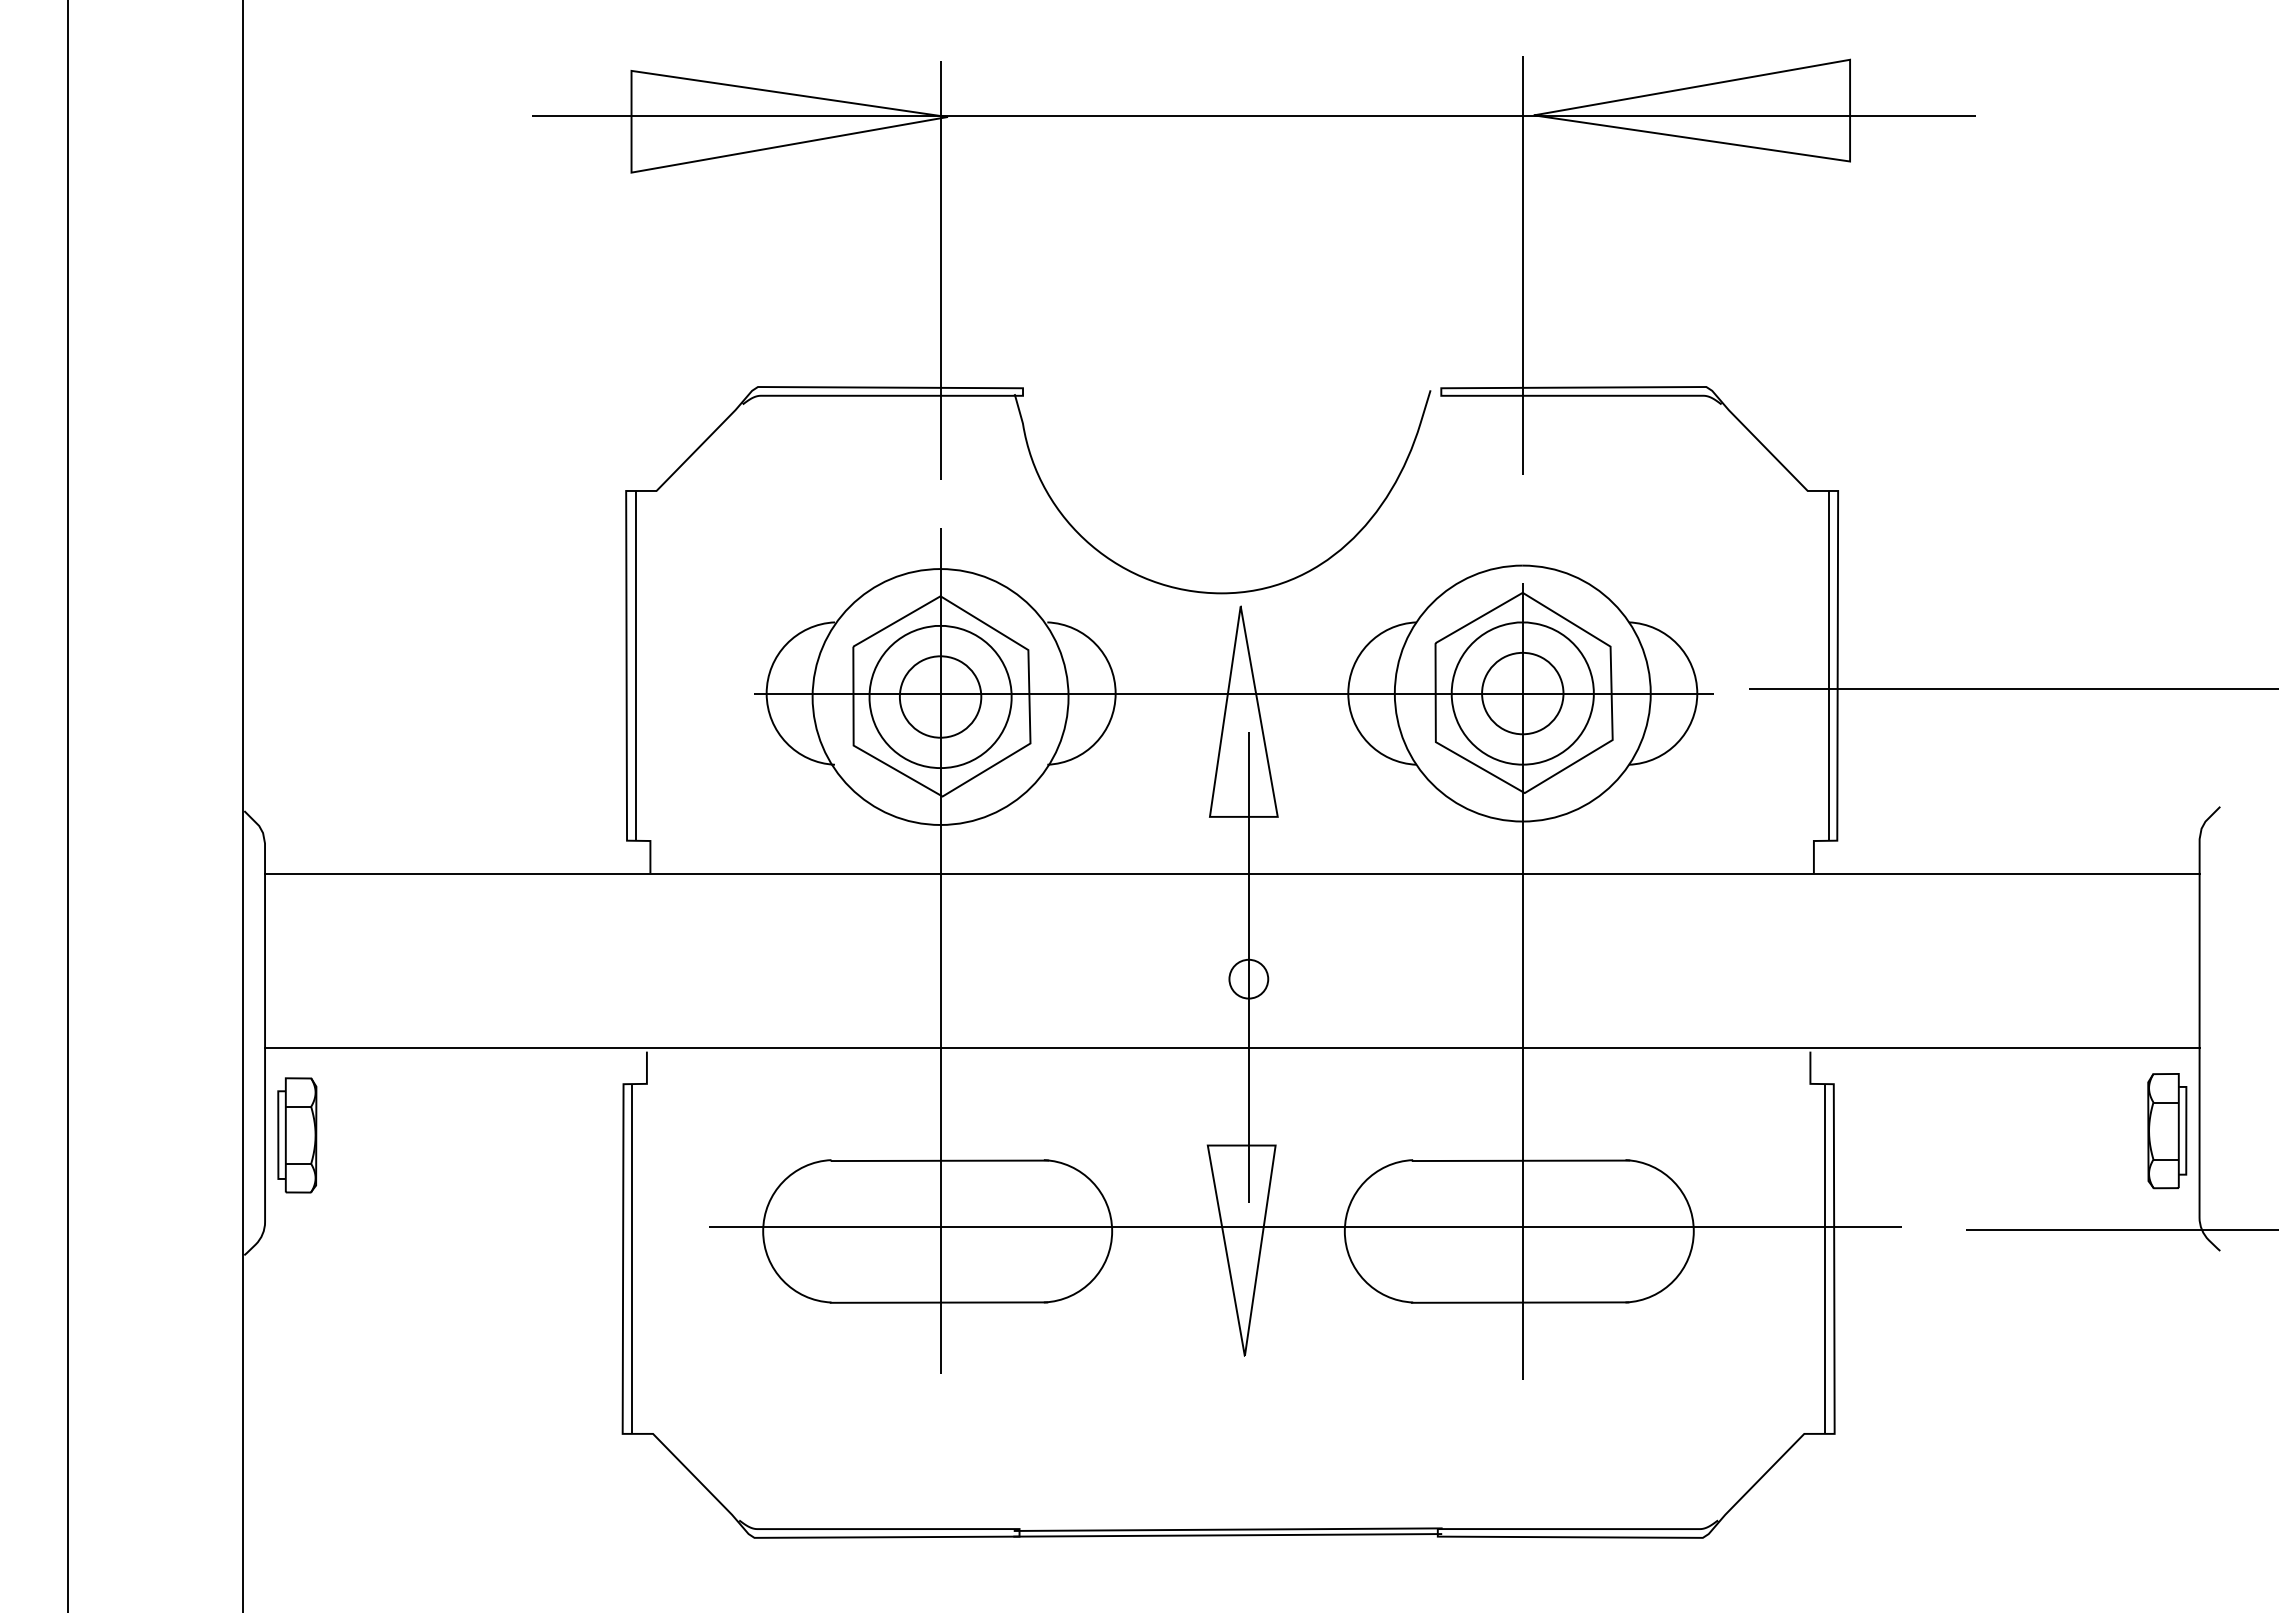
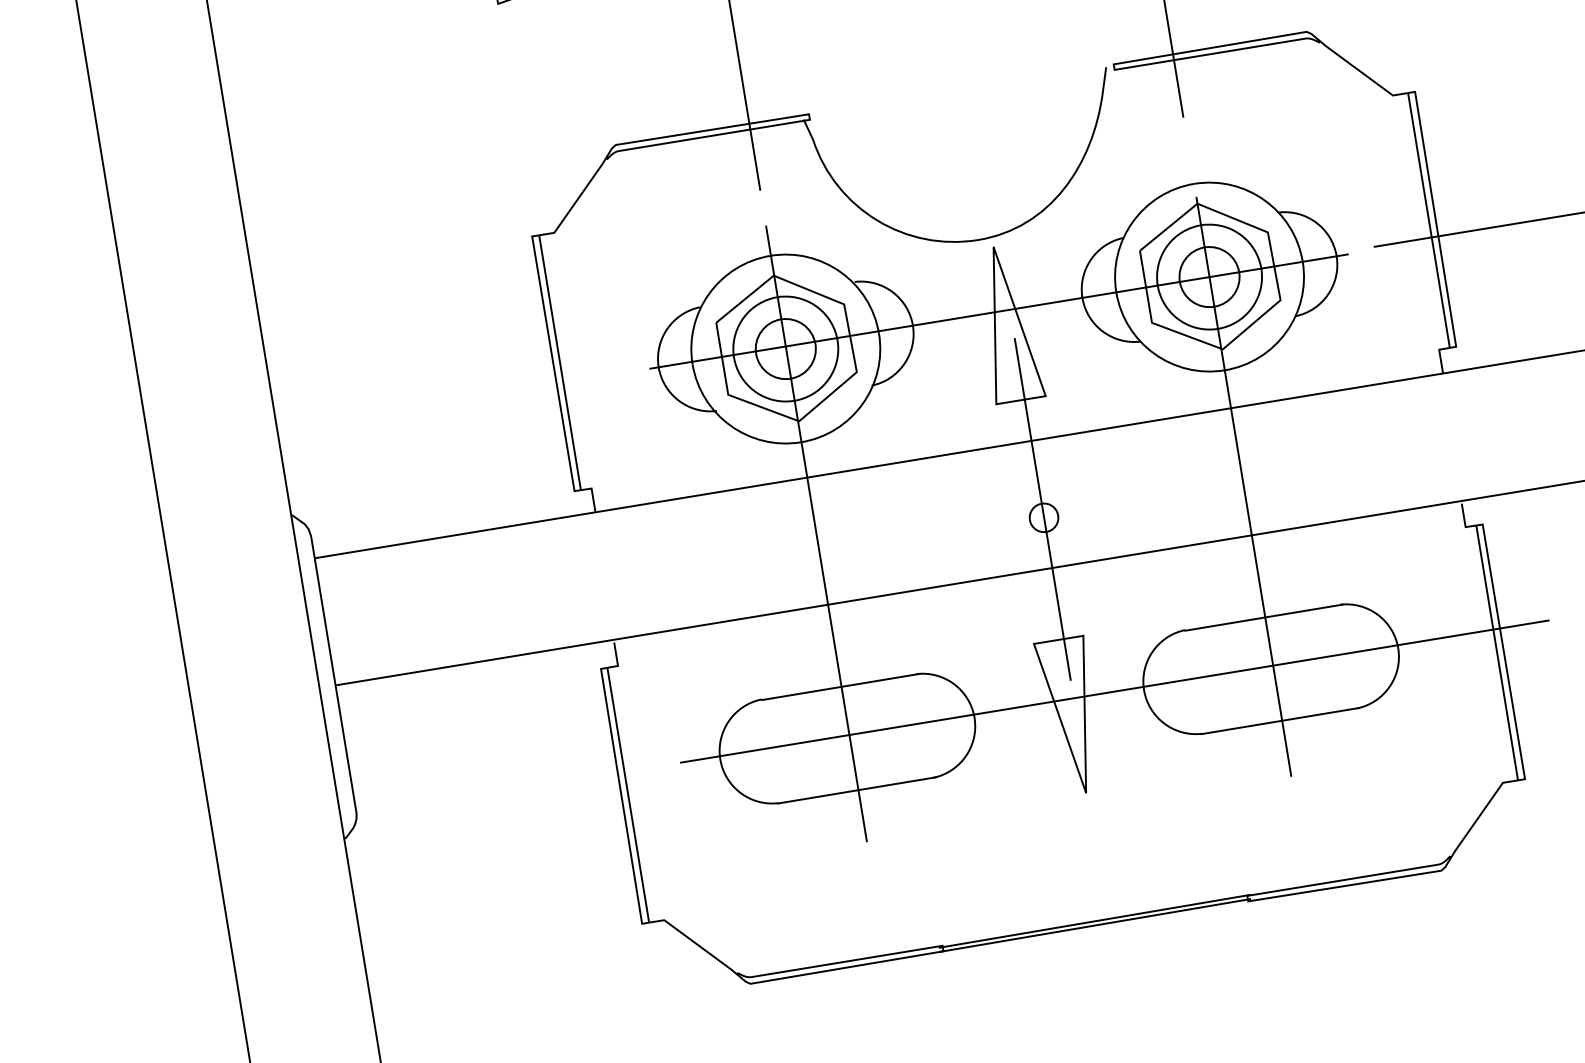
part: (297, 1135) -> (369, 745), removed

